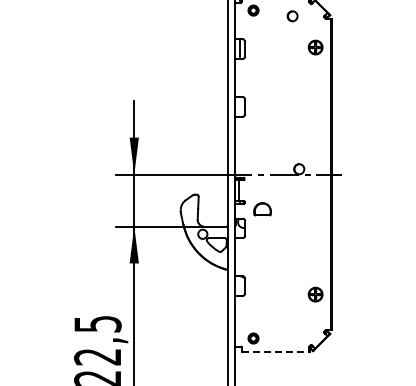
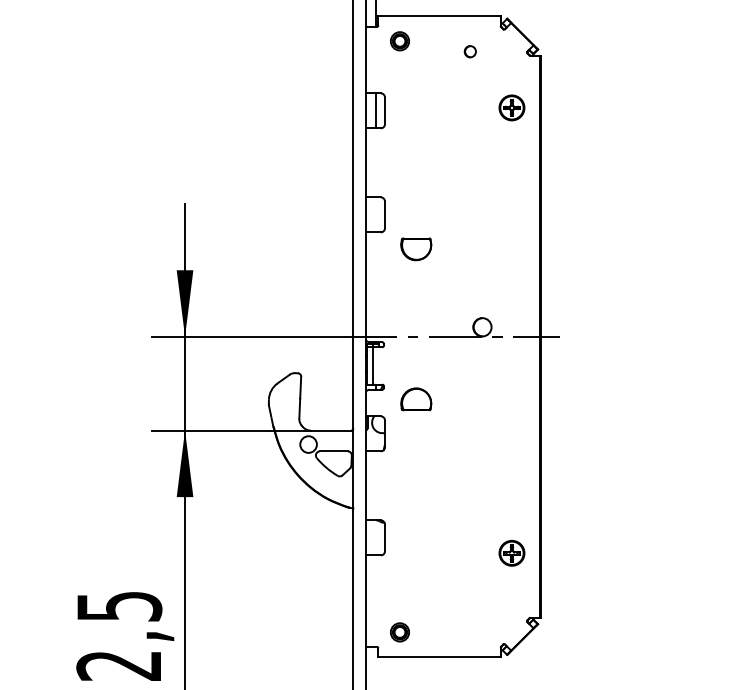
part: (292, 16) -> (470, 51), size x0.62
part: (262, 125) -> (416, 248), added
line: (275, 352) -> (439, 657), dashed -> solid

